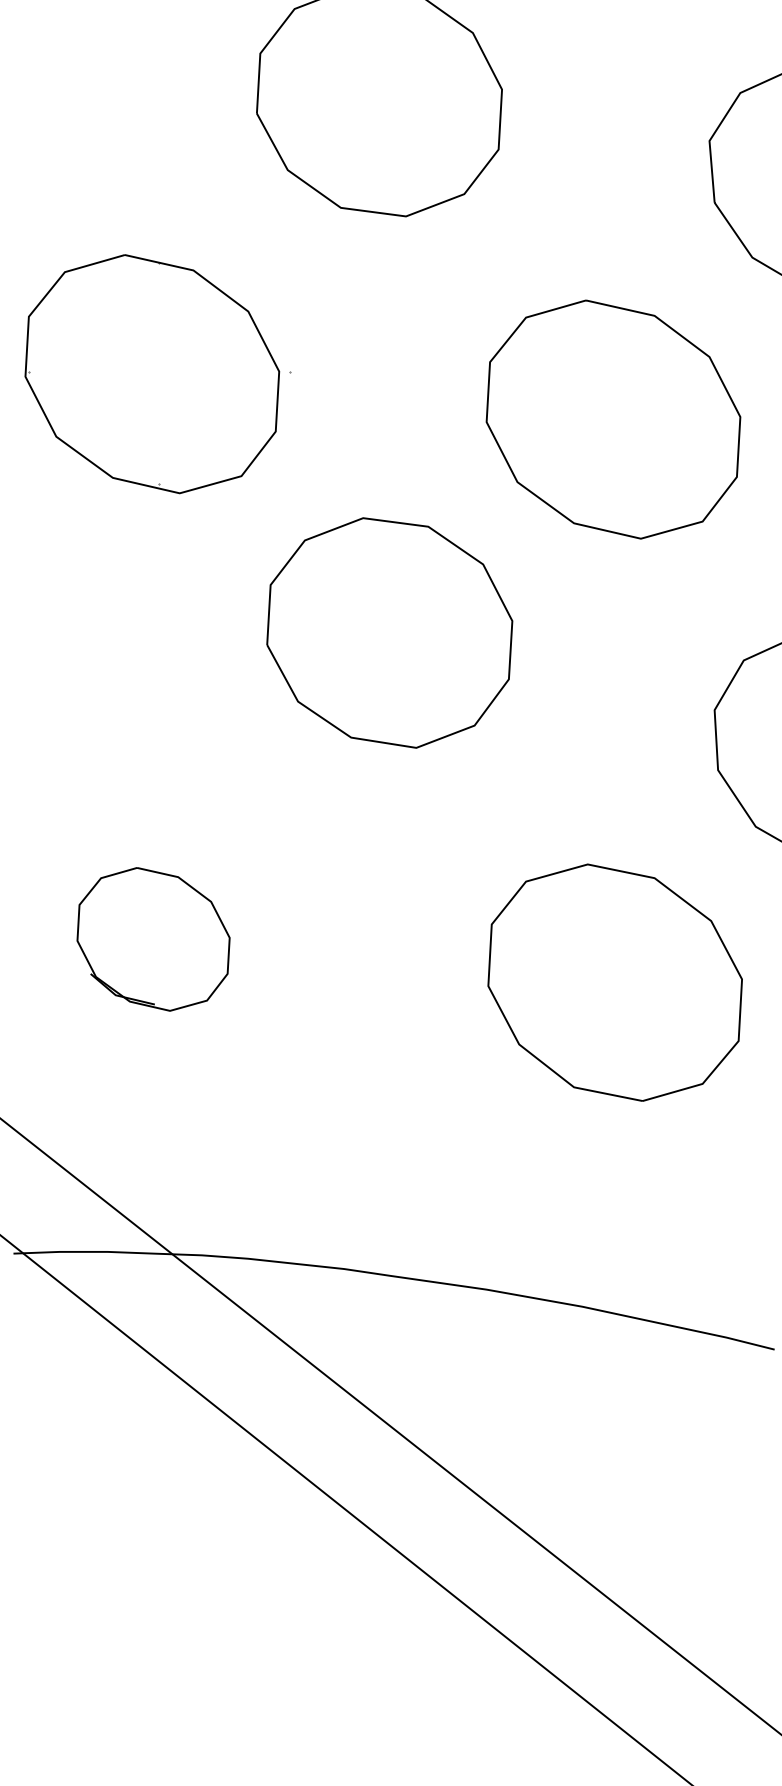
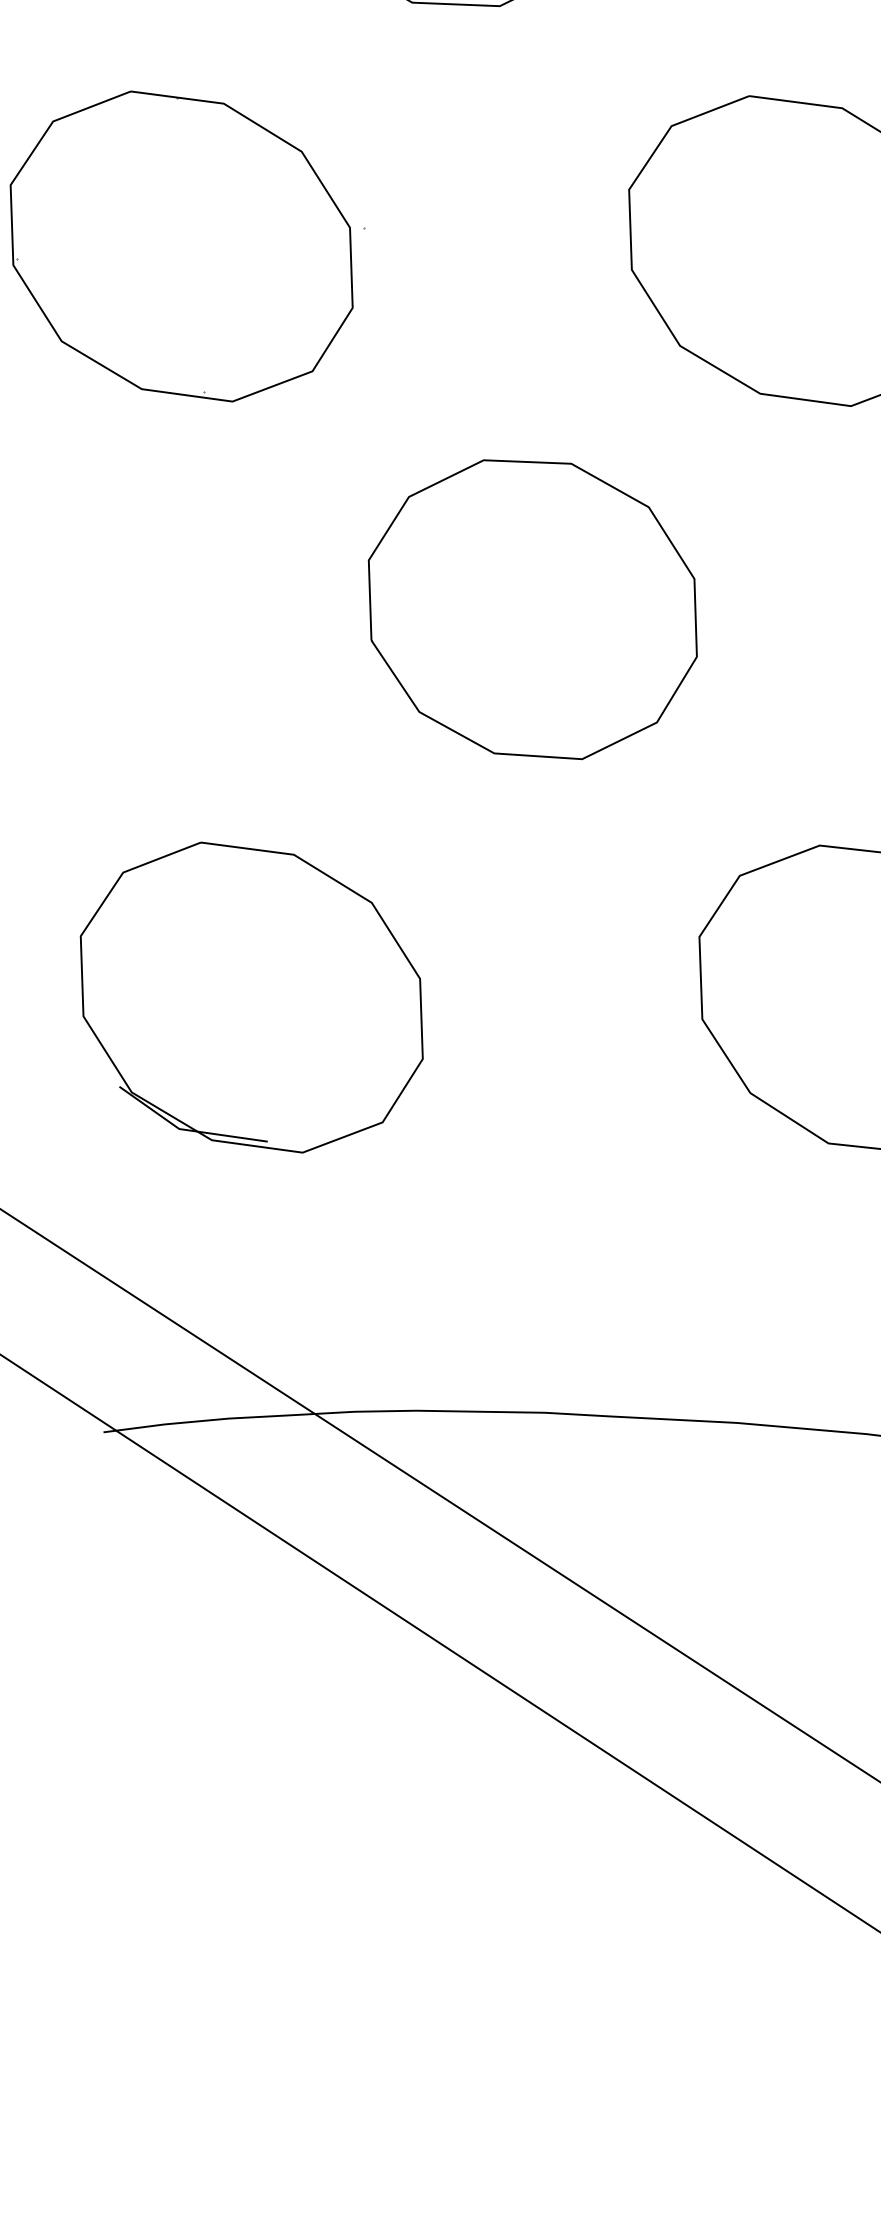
part: (389, 632) -> (532, 609), moved
part: (153, 939) -> (251, 997), size x1.67

